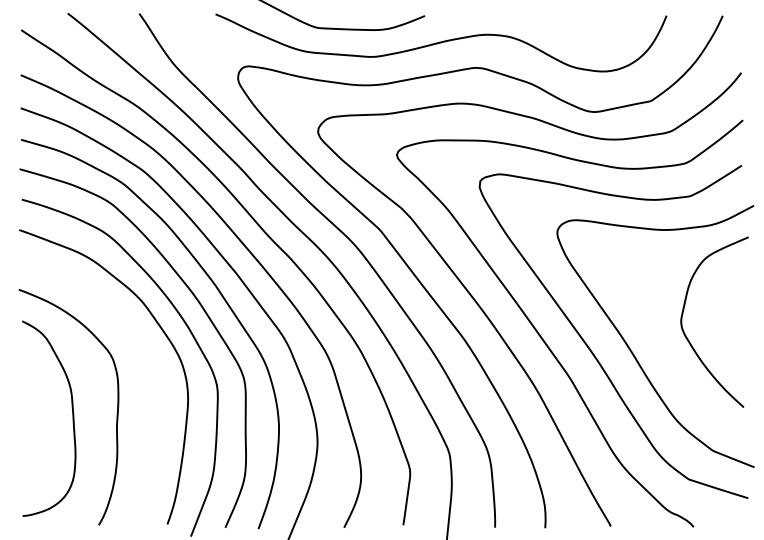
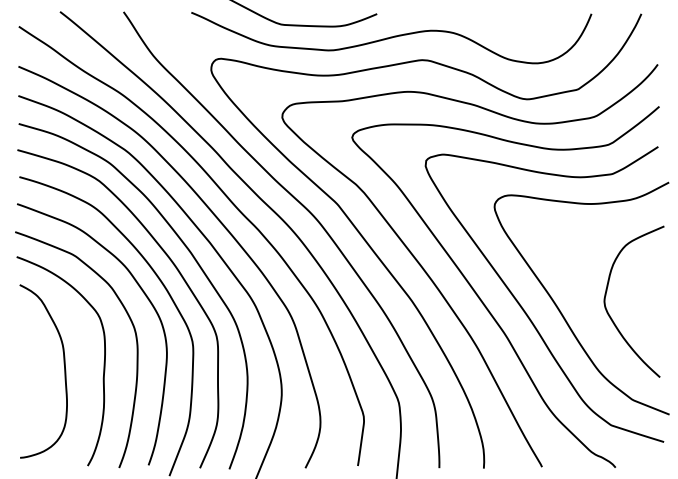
curve: (688, 338) -> (610, 316), moved
curve: (153, 388) -> (136, 344), added

